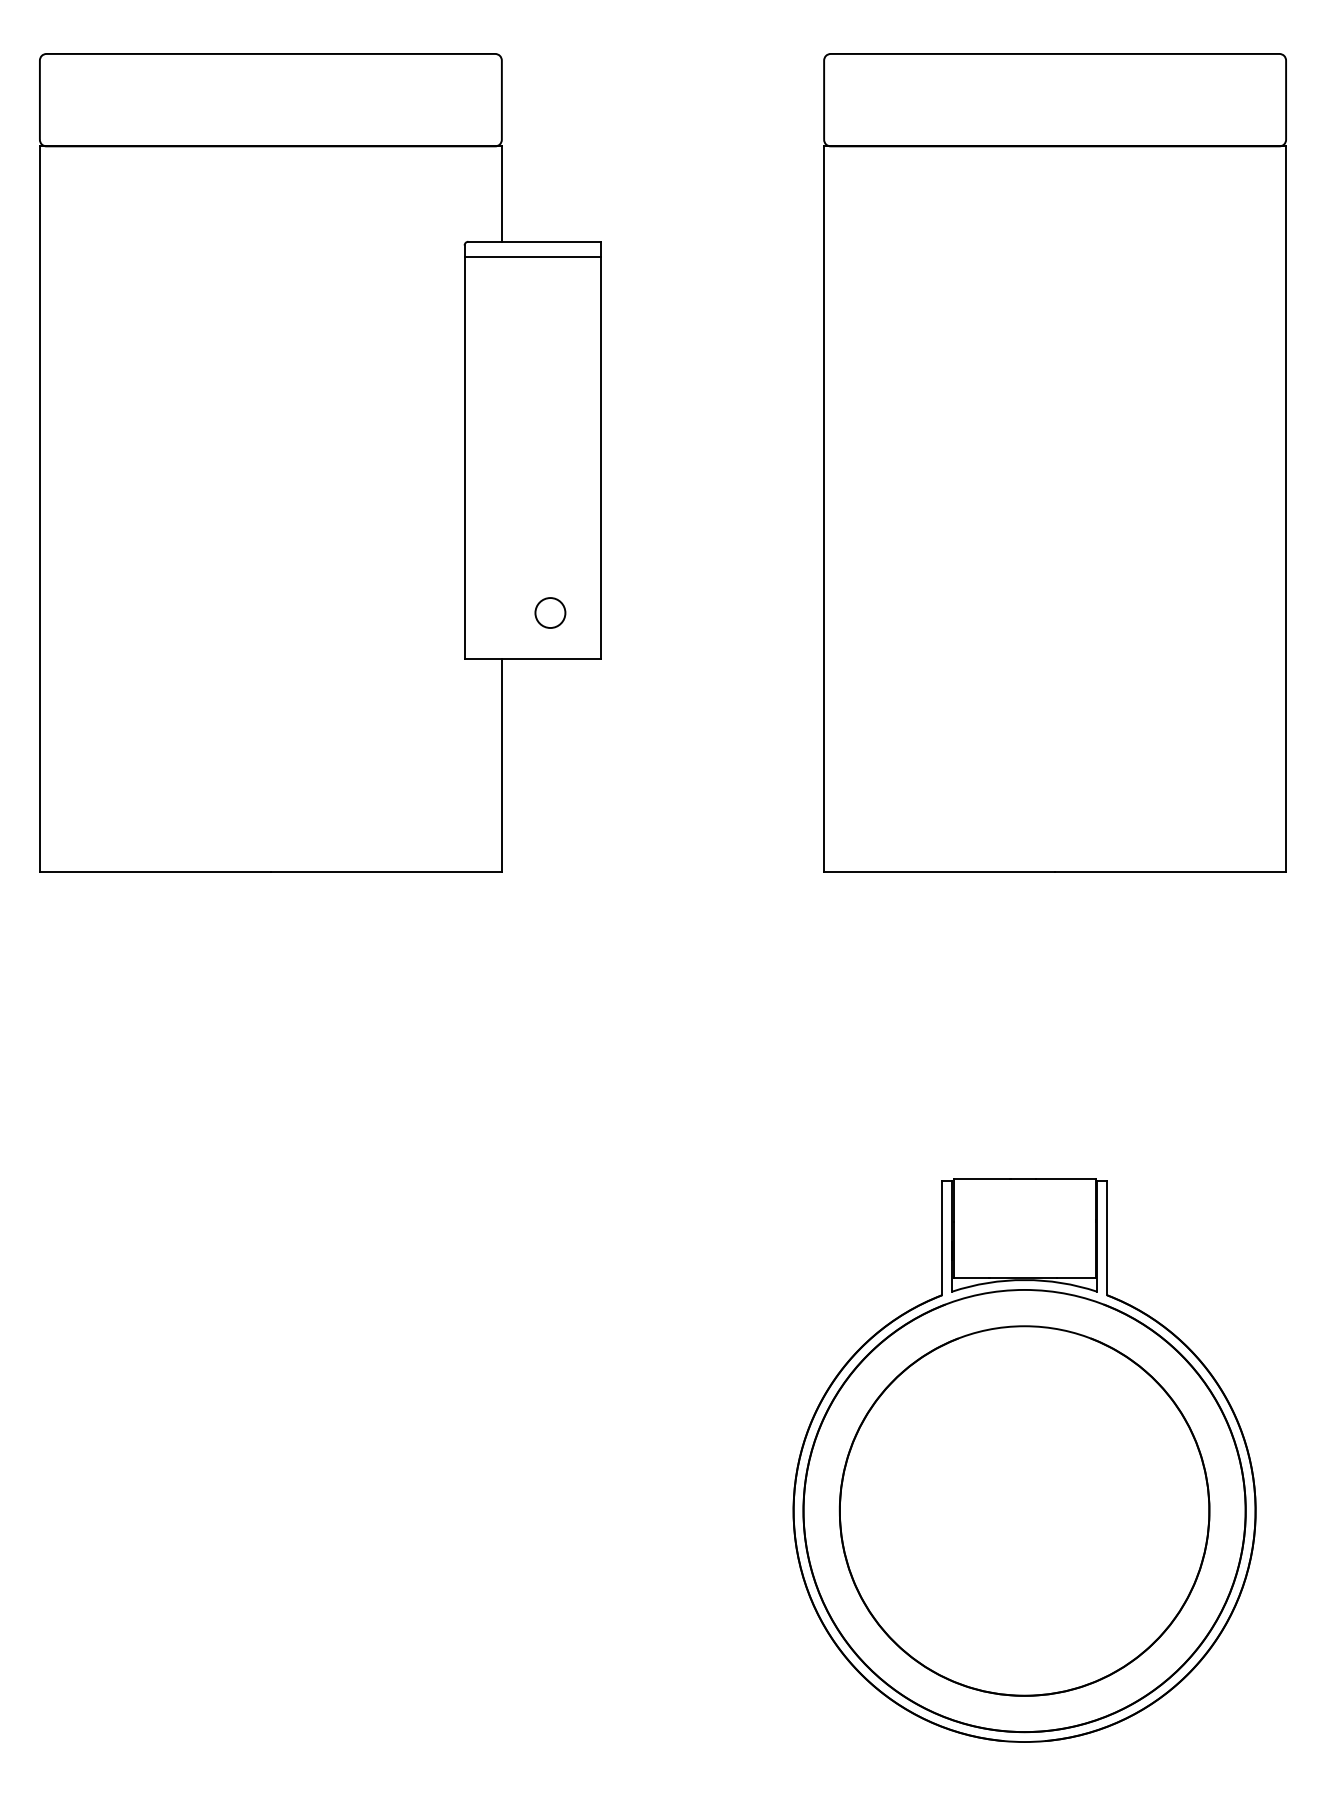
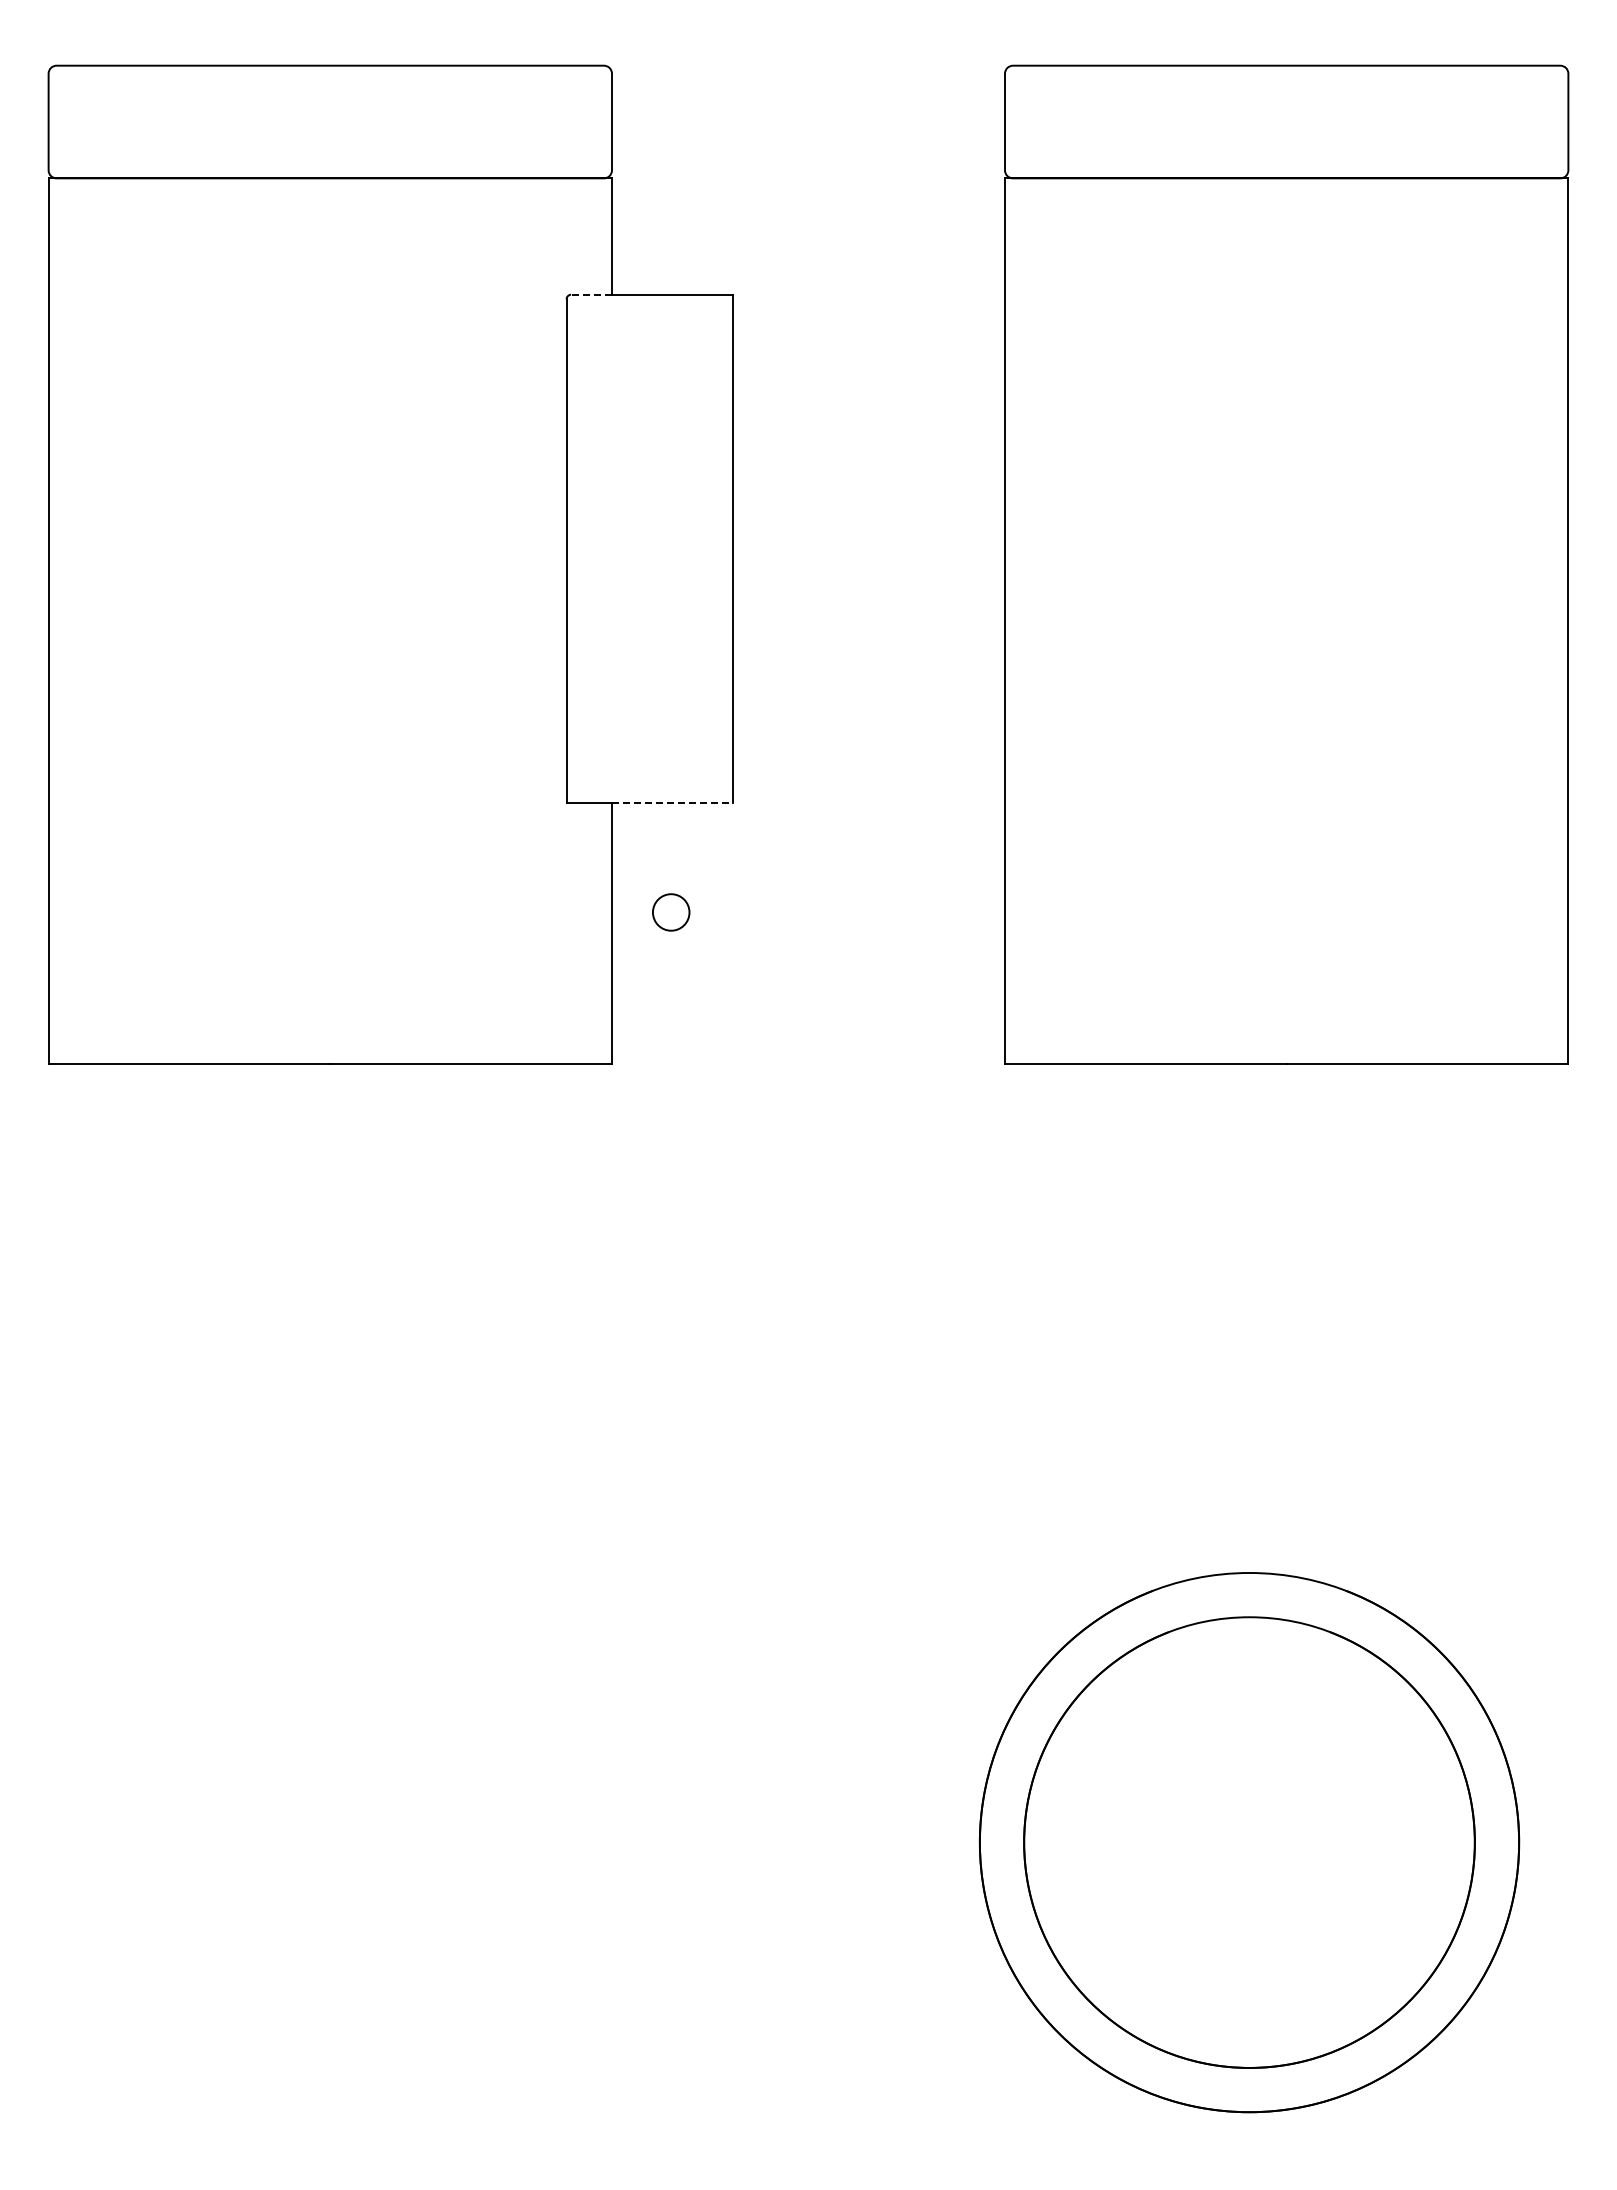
line: (485, 241) -> (591, 294), solid -> dashed
line: (532, 257) -> (649, 313), removed
circle: (550, 613) -> (671, 912), moved
line: (551, 658) -> (672, 803), solid -> dashed
part: (1024, 1460) -> (1249, 1781), removed

